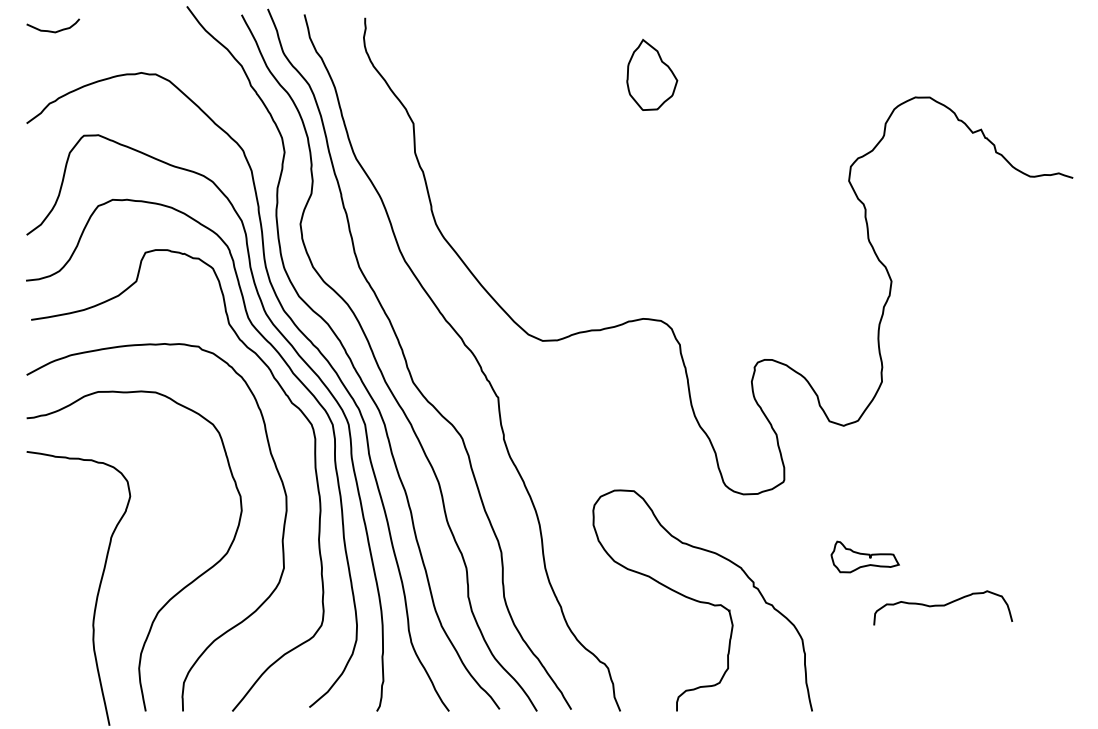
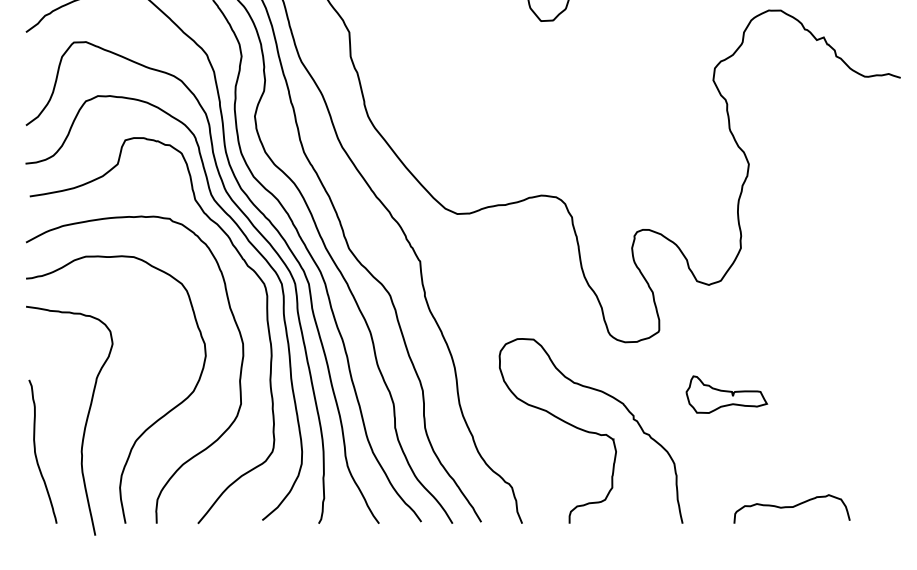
part: (865, 556) -> (727, 394), size x1.43
curve: (943, 606) -> (792, 507), moved
curve: (38, 625) -> (35, 451), added

